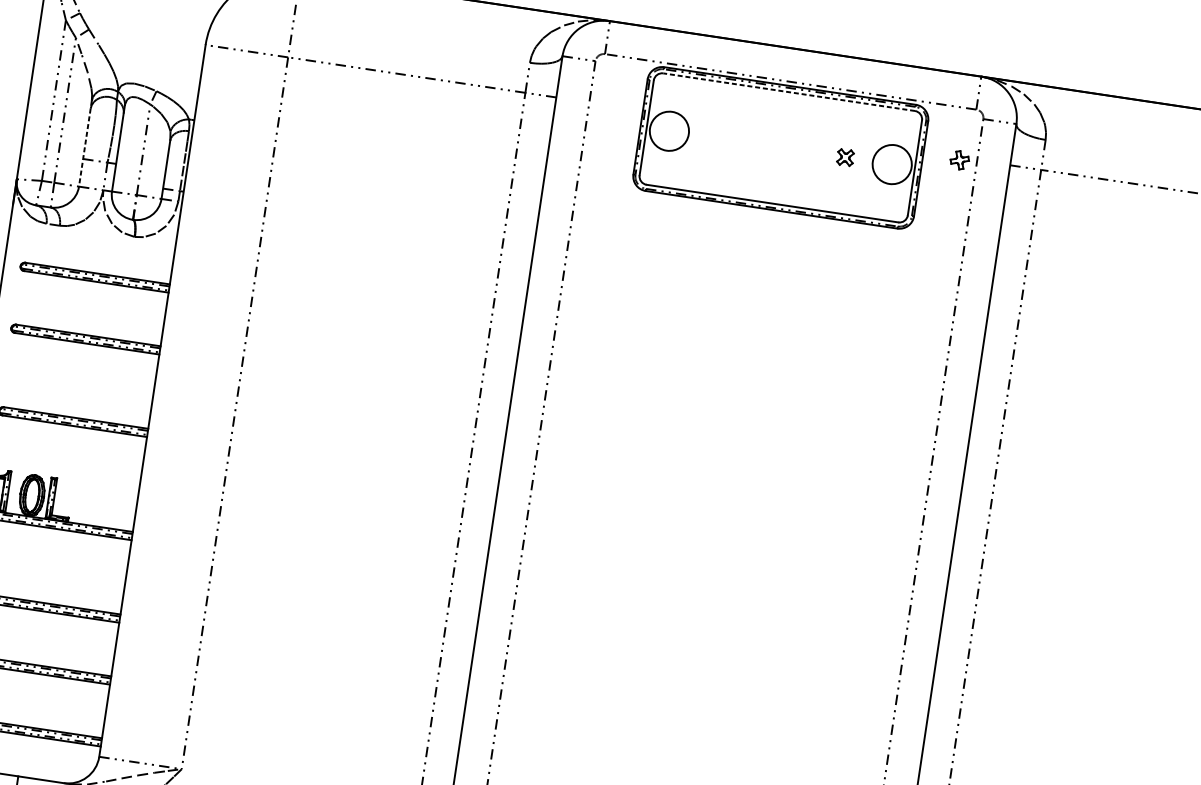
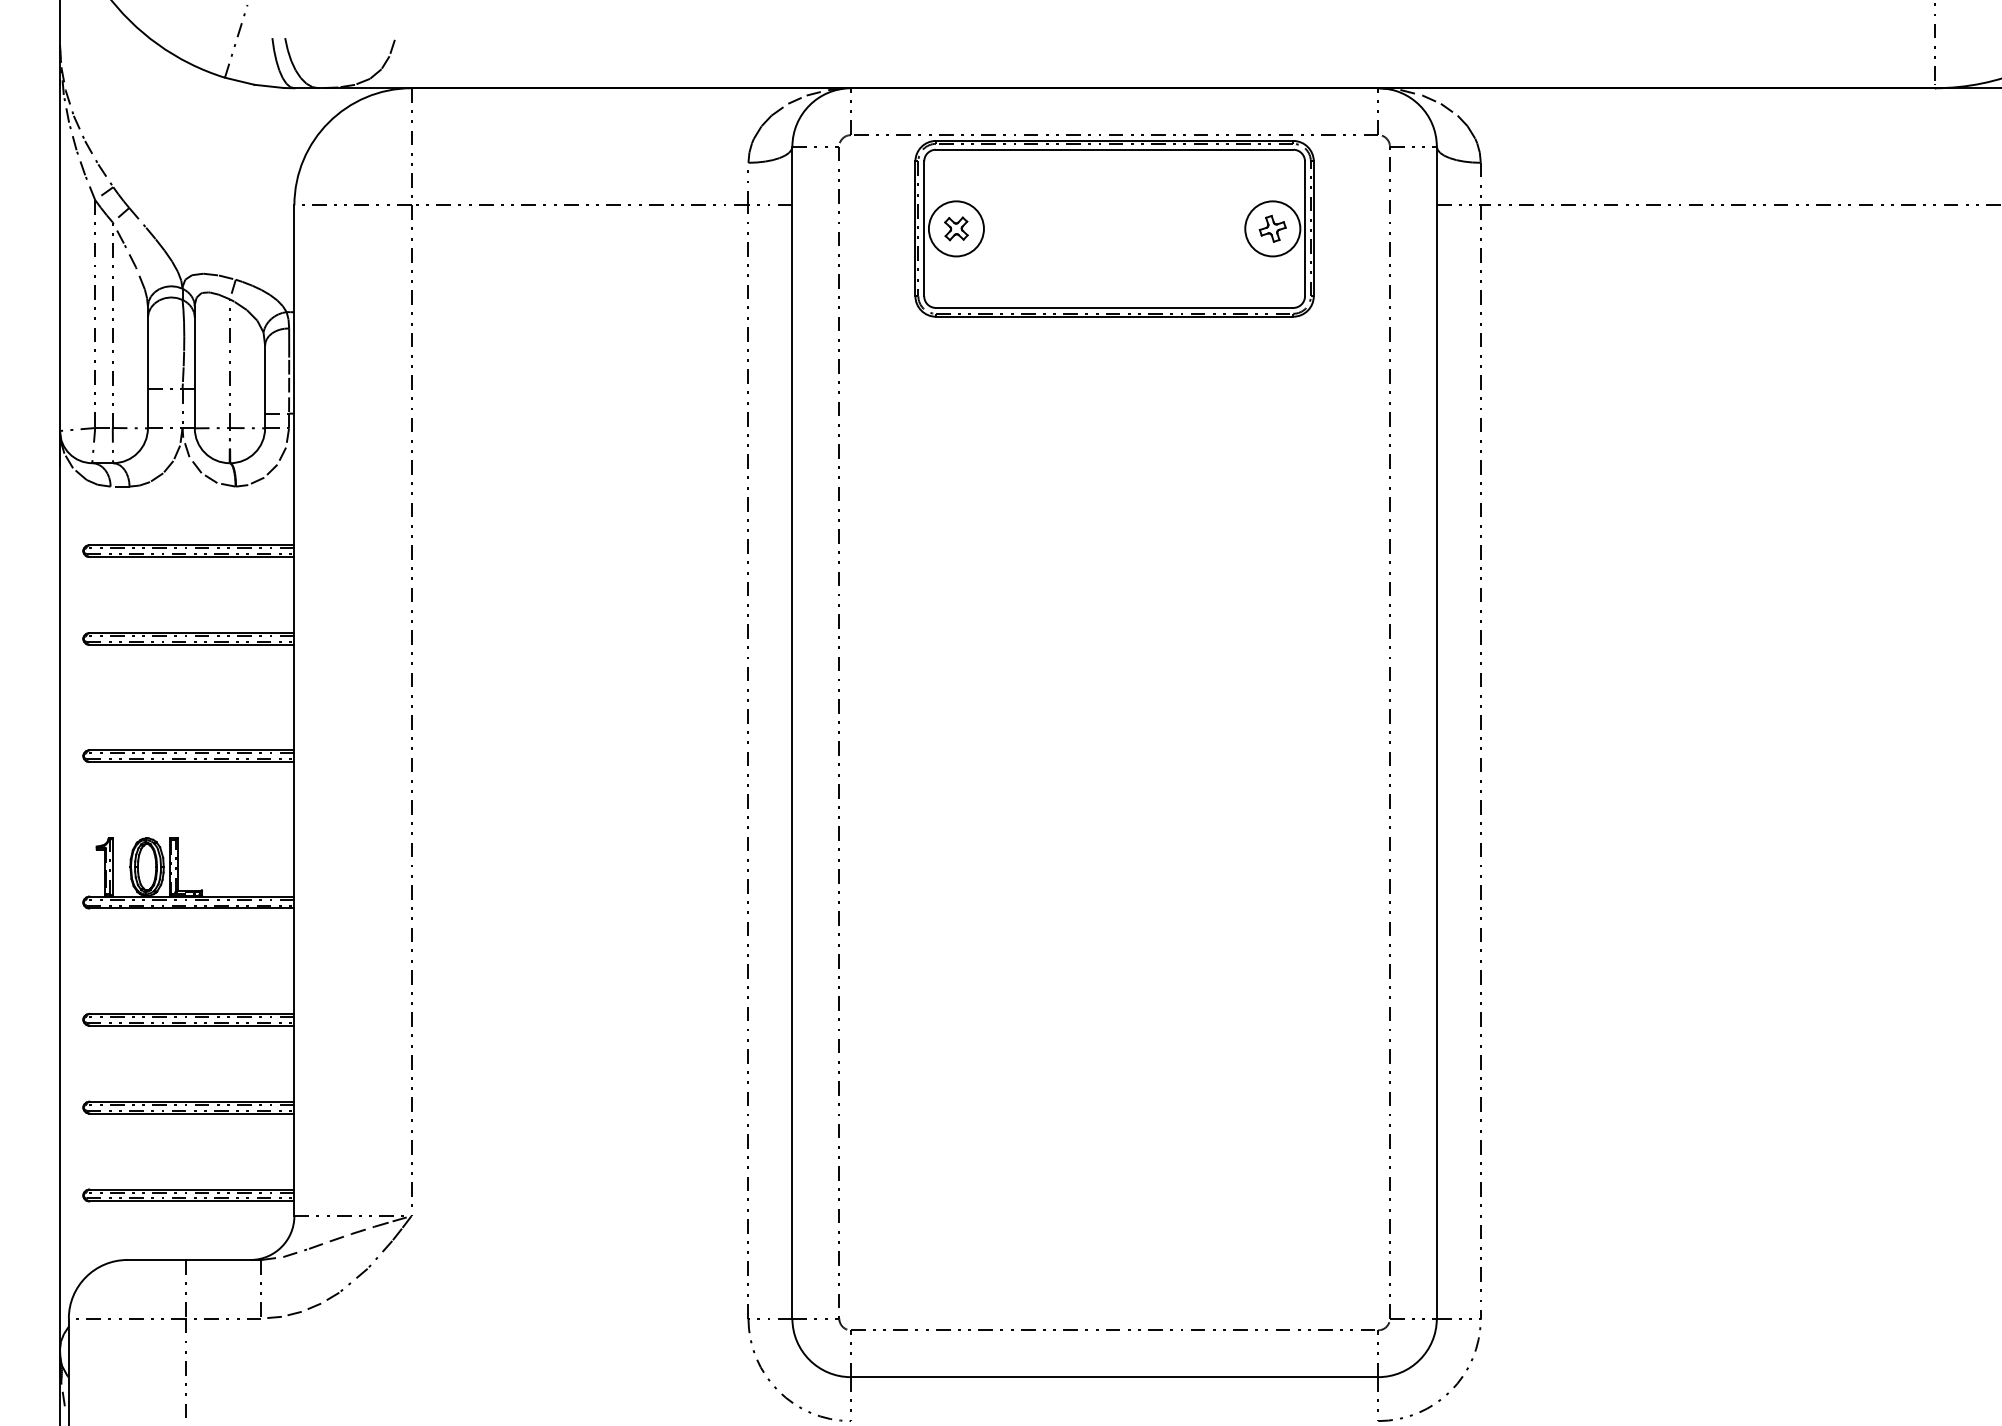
line: (789, 92) -> (1114, 149), dashed -> solid
line: (85, 143) -> (147, 367), dashed -> solid
part: (845, 157) -> (956, 228), moved
part: (959, 159) -> (1272, 228), moved

